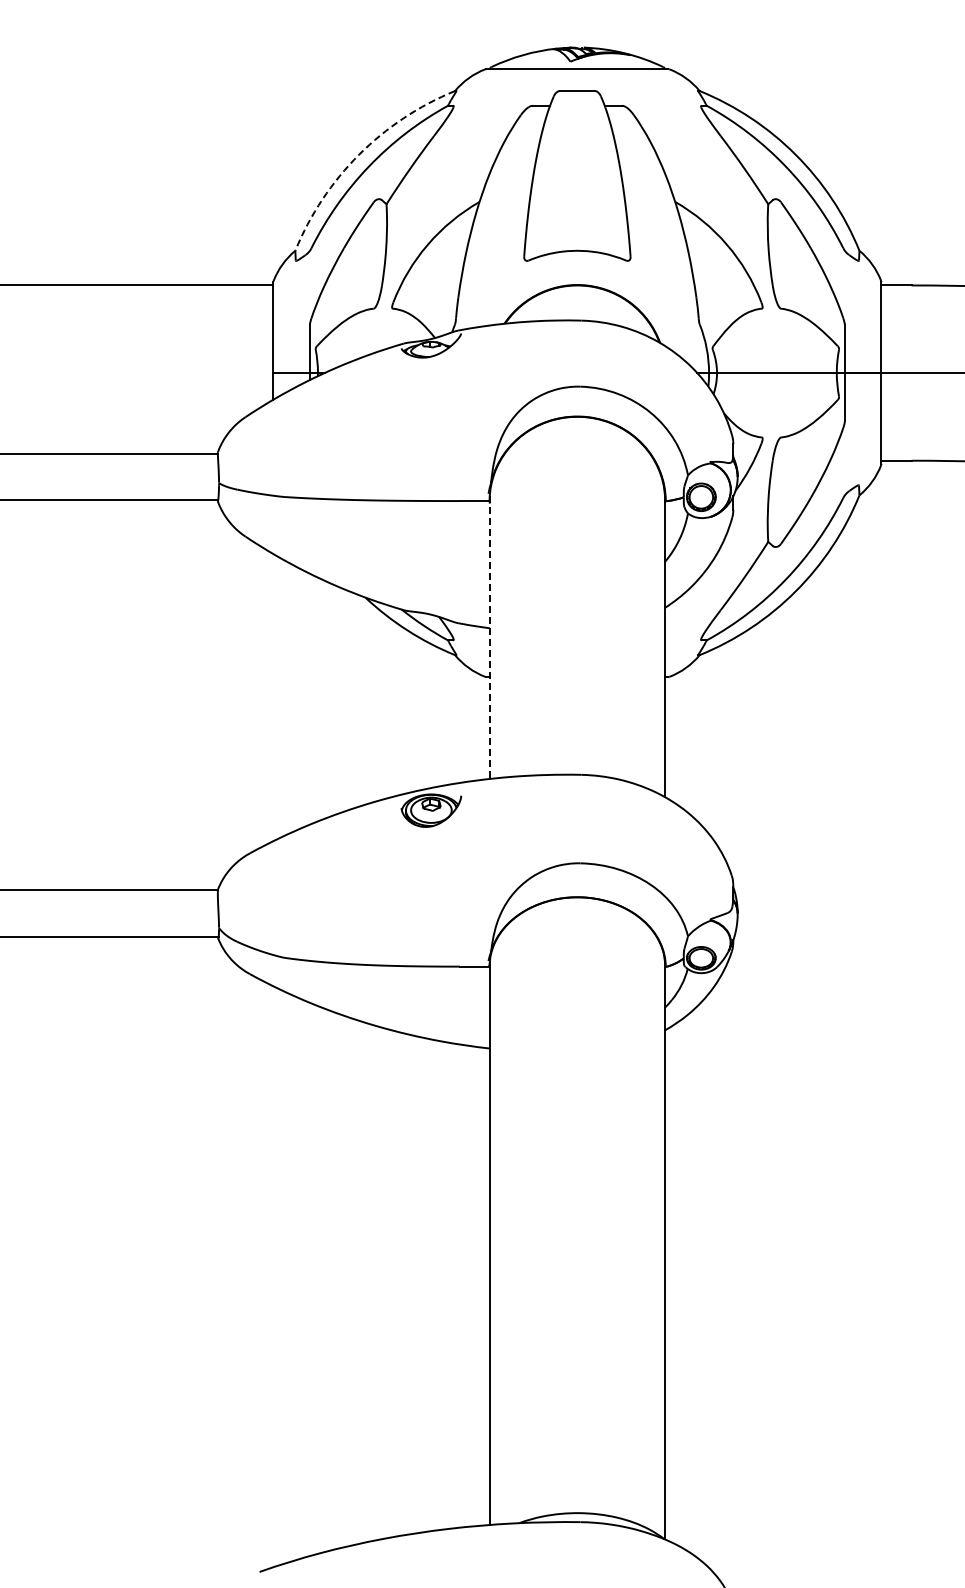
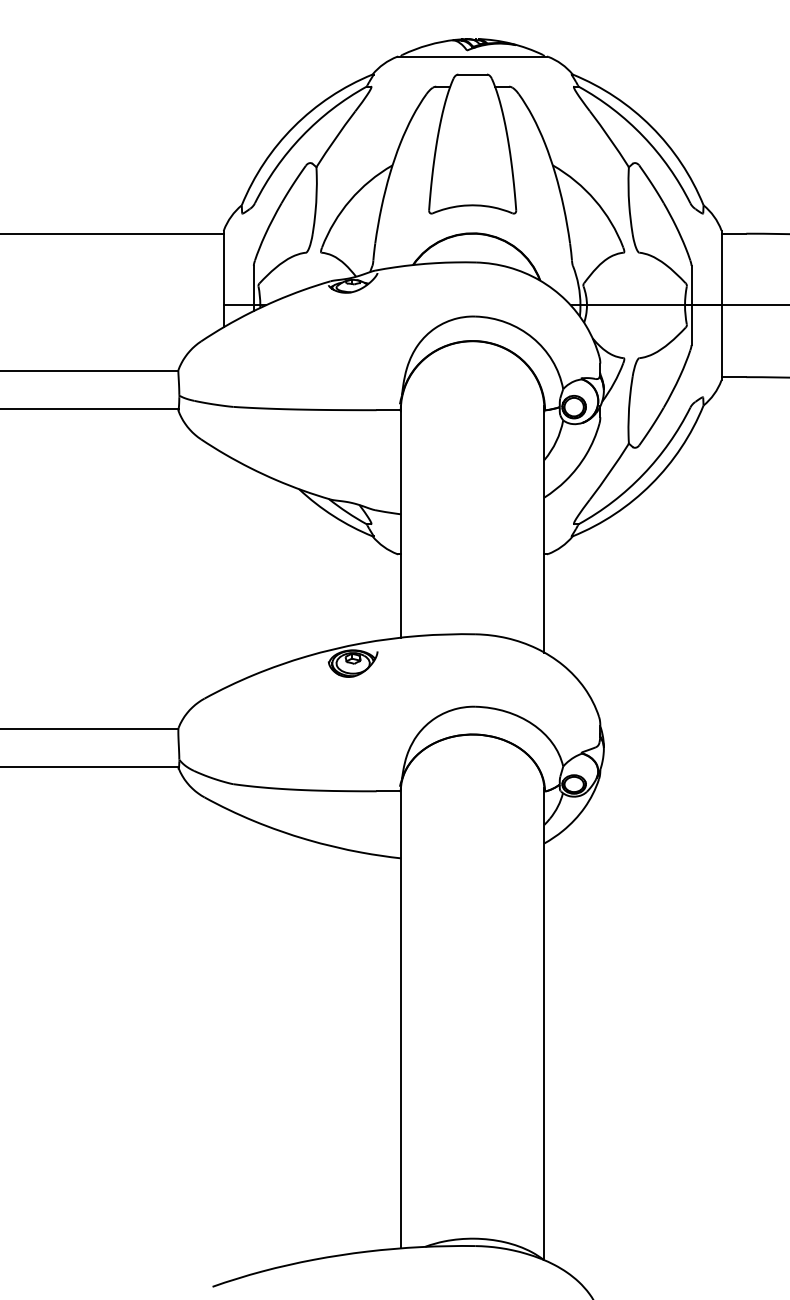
arc: (359, 154) -> (294, 126), dashed -> solid
line: (489, 638) -> (400, 522), dashed -> solid

